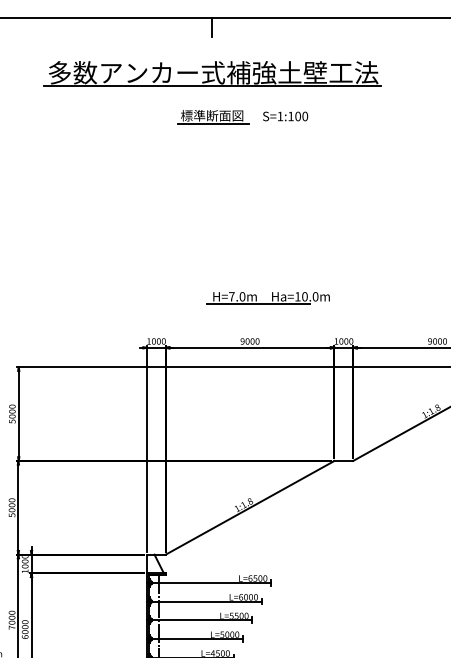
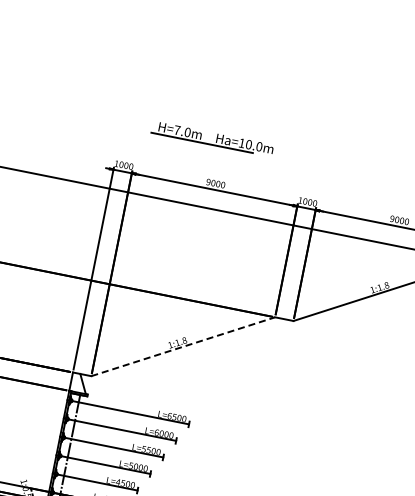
part: (267, 298) -> (211, 139), moved
line: (250, 507) -> (183, 346), solid -> dashed

